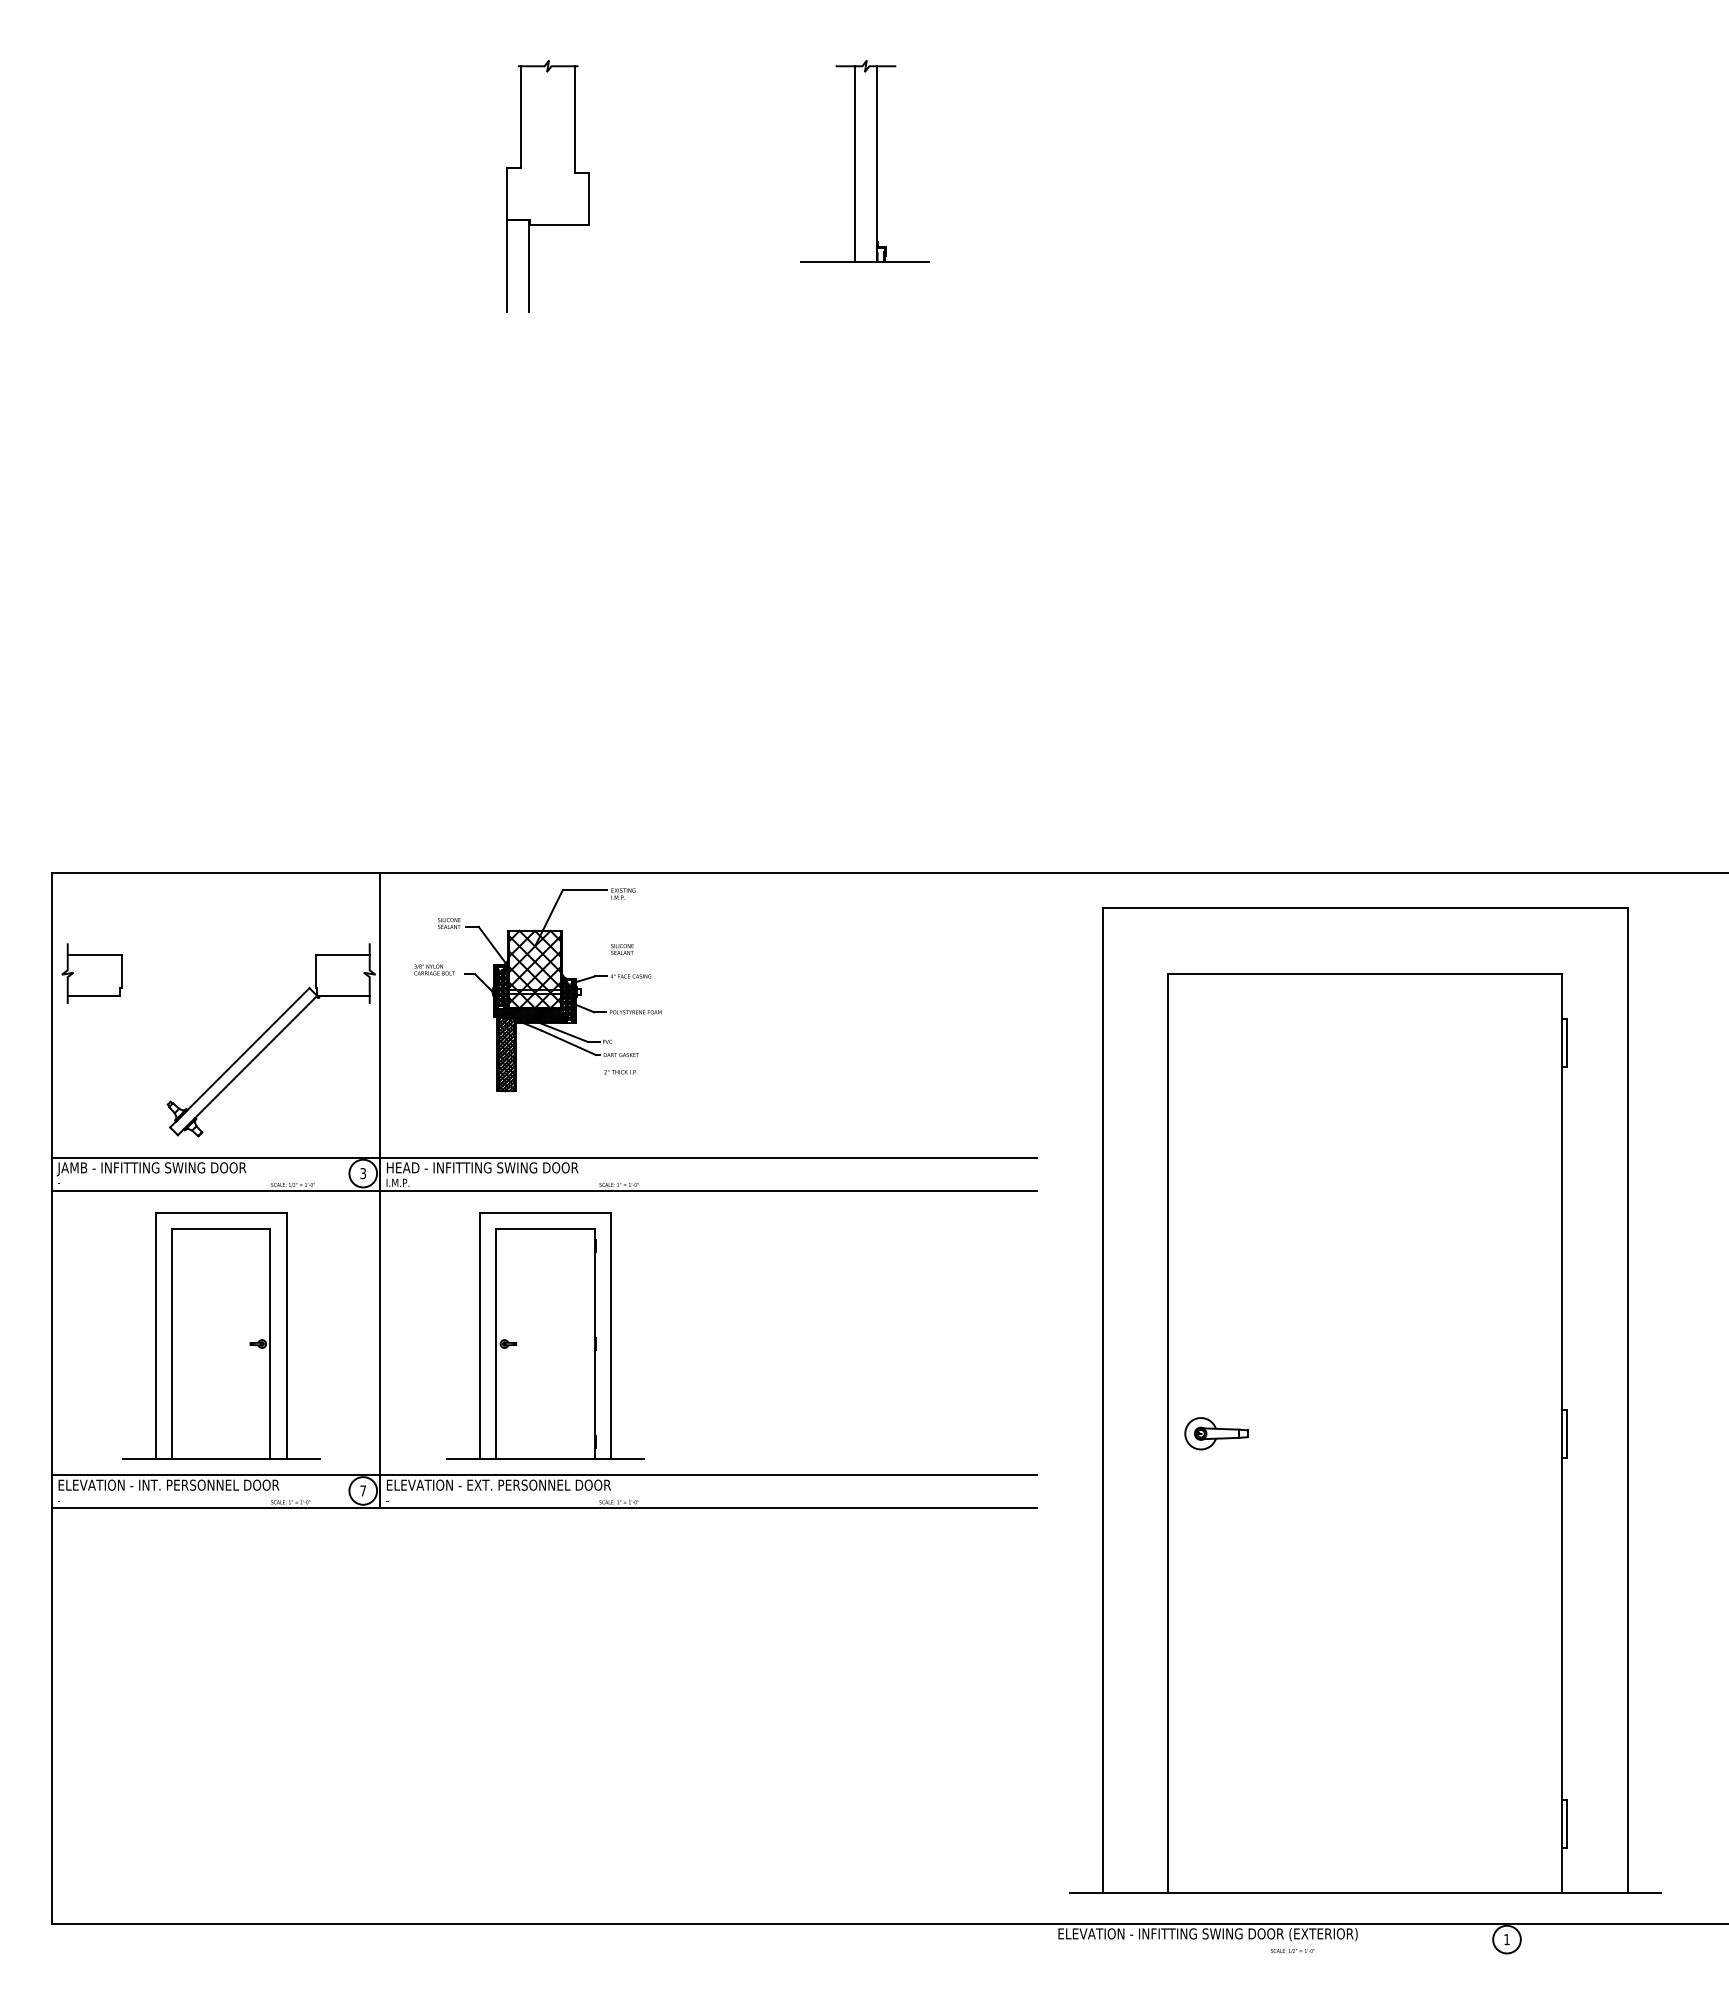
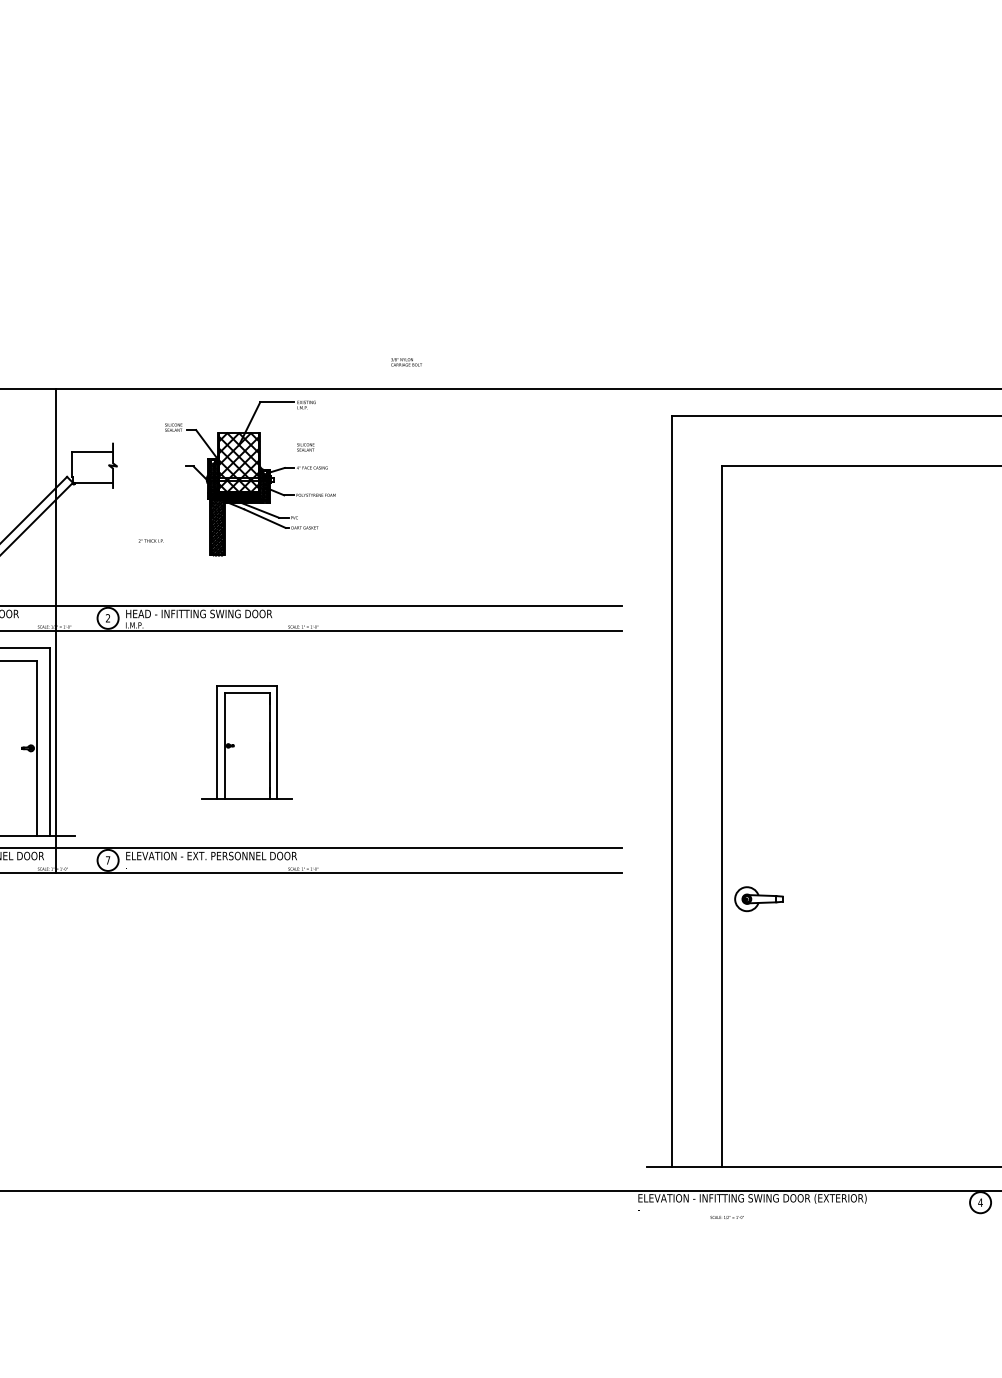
text: (434, 969) -> (406, 361), moved
text: (619, 1072) -> (150, 541), moved
text: (363, 1173) -> (108, 618), 3 -> 2
line: (380, 1190) -> (56, 631), moved
part: (545, 1335) -> (247, 741), size x0.6
part: (1216, 1433) -> (758, 898), moved
text: (1506, 1939) -> (980, 1202), 1 -> 4
text: (1292, 1951) -> (726, 1217), moved

